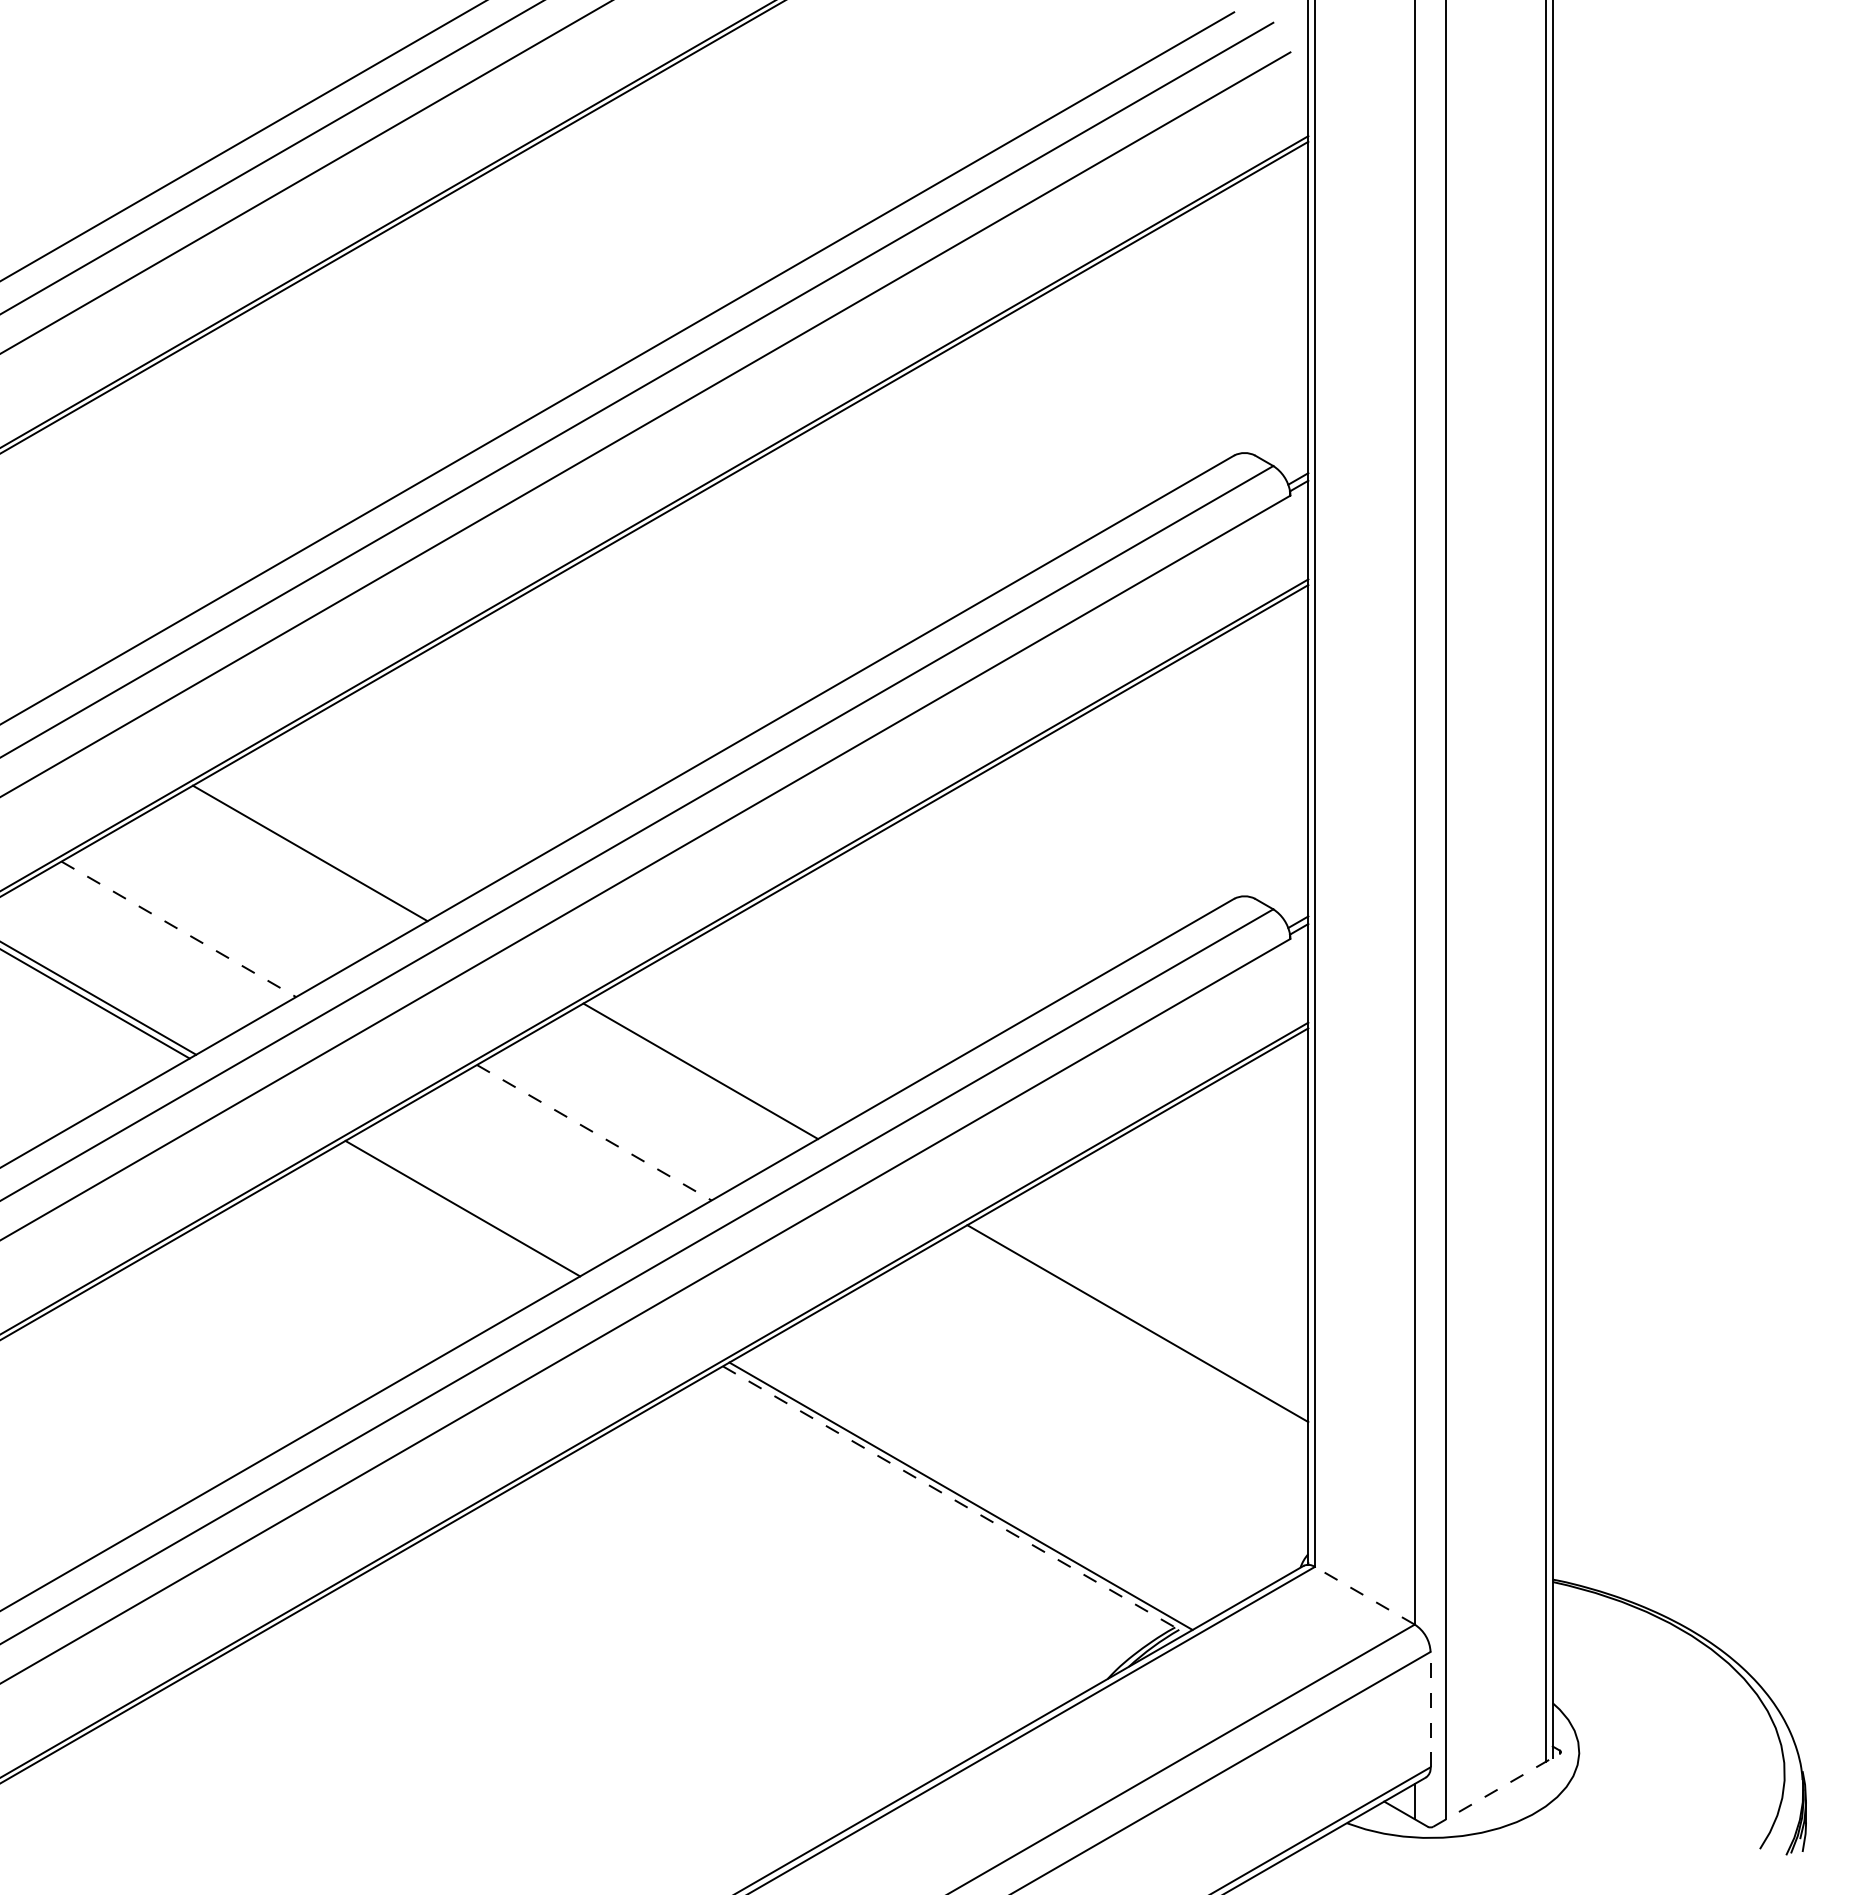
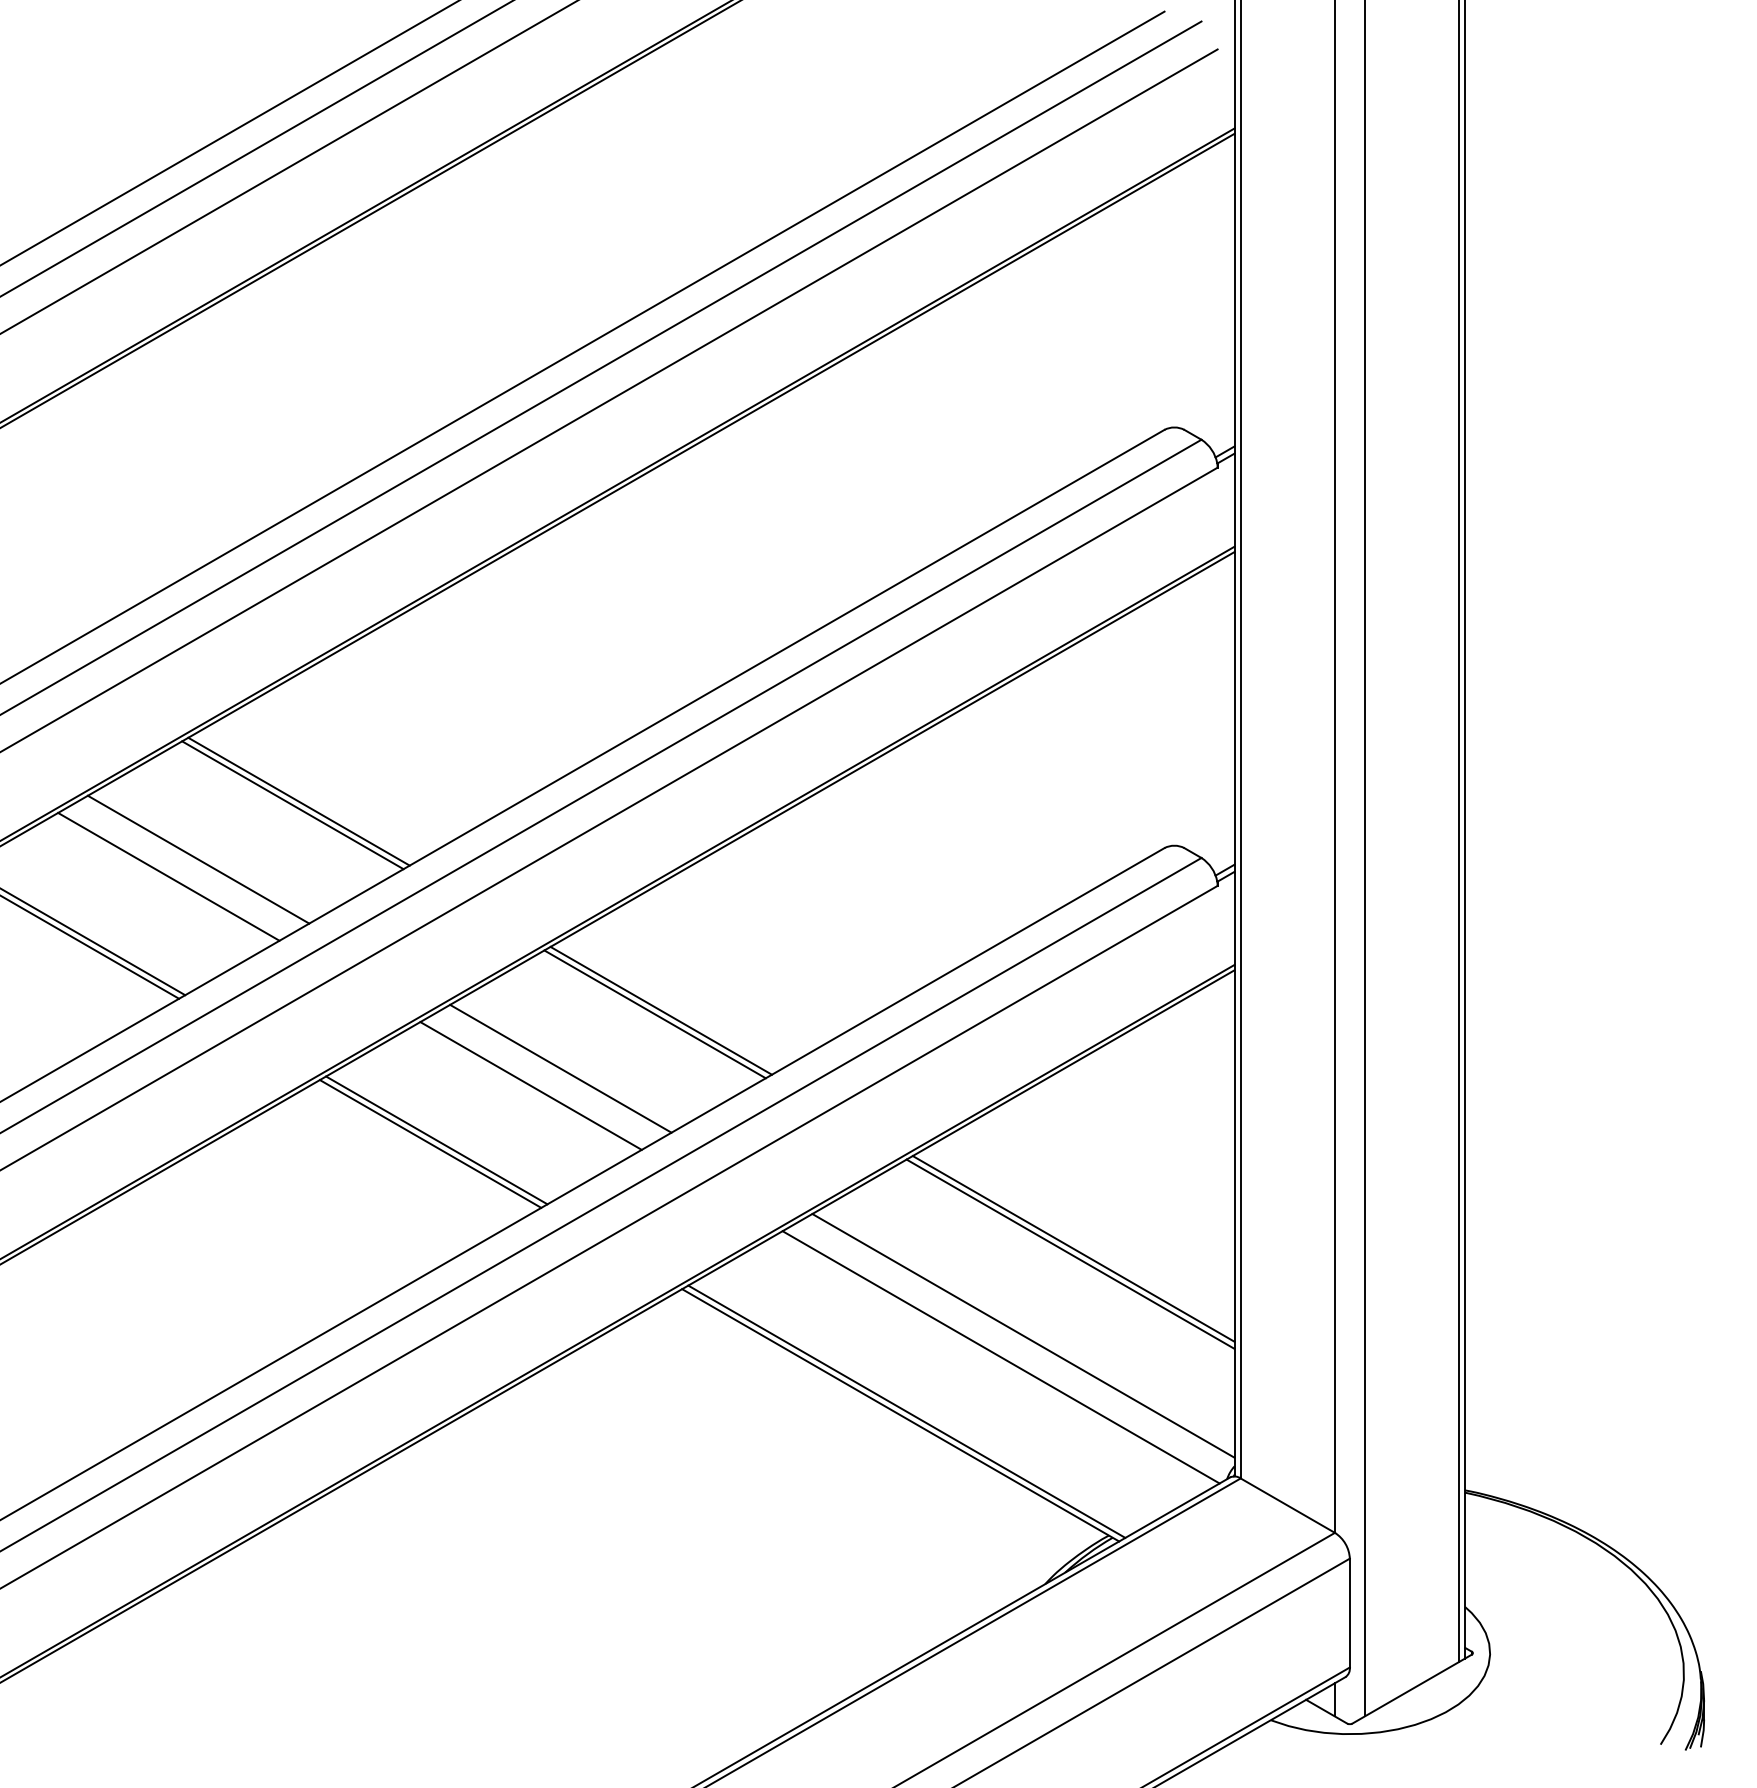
line: (316, 849) -> (298, 801), added
line: (210, 910) -> (198, 859), added
line: (179, 929) -> (169, 877), dashed -> solid
line: (693, 1074) -> (654, 1013), added
line: (594, 1133) -> (561, 1069), dashed -> solid
line: (562, 1150) -> (530, 1085), added
line: (455, 1212) -> (429, 1144), added
line: (1134, 1328) -> (1070, 1253), added
line: (1084, 1415) -> (1023, 1335), added
line: (1060, 1438) -> (1000, 1357), added
line: (954, 1500) -> (900, 1415), dashed -> solid
line: (1364, 1595) -> (1287, 1505), dashed -> solid
line: (1430, 1709) -> (1349, 1612), dashed -> solid
line: (1496, 1790) -> (1412, 1689), dashed -> solid

